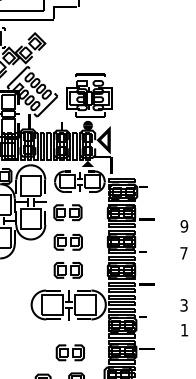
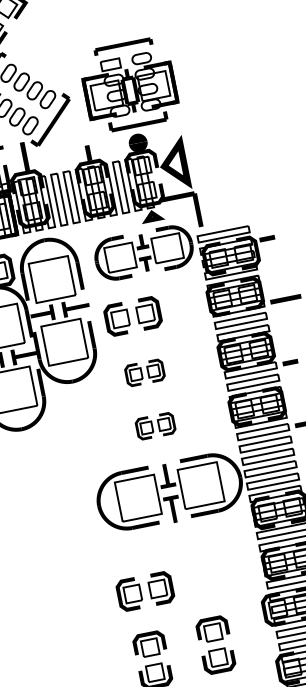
part: (67, 242) -> (143, 373), size x0.7
part: (67, 270) -> (154, 426), size x0.7
part: (69, 352) -> (143, 591), moved

